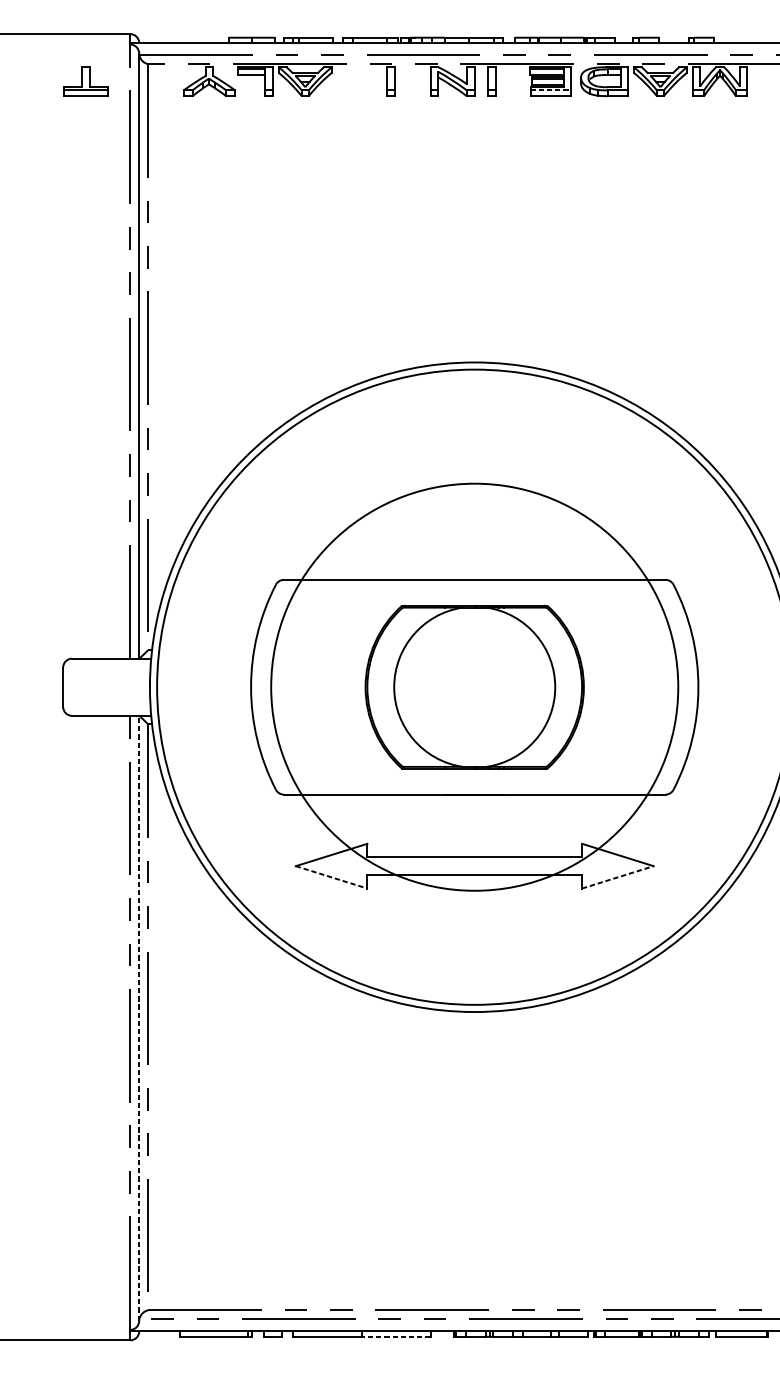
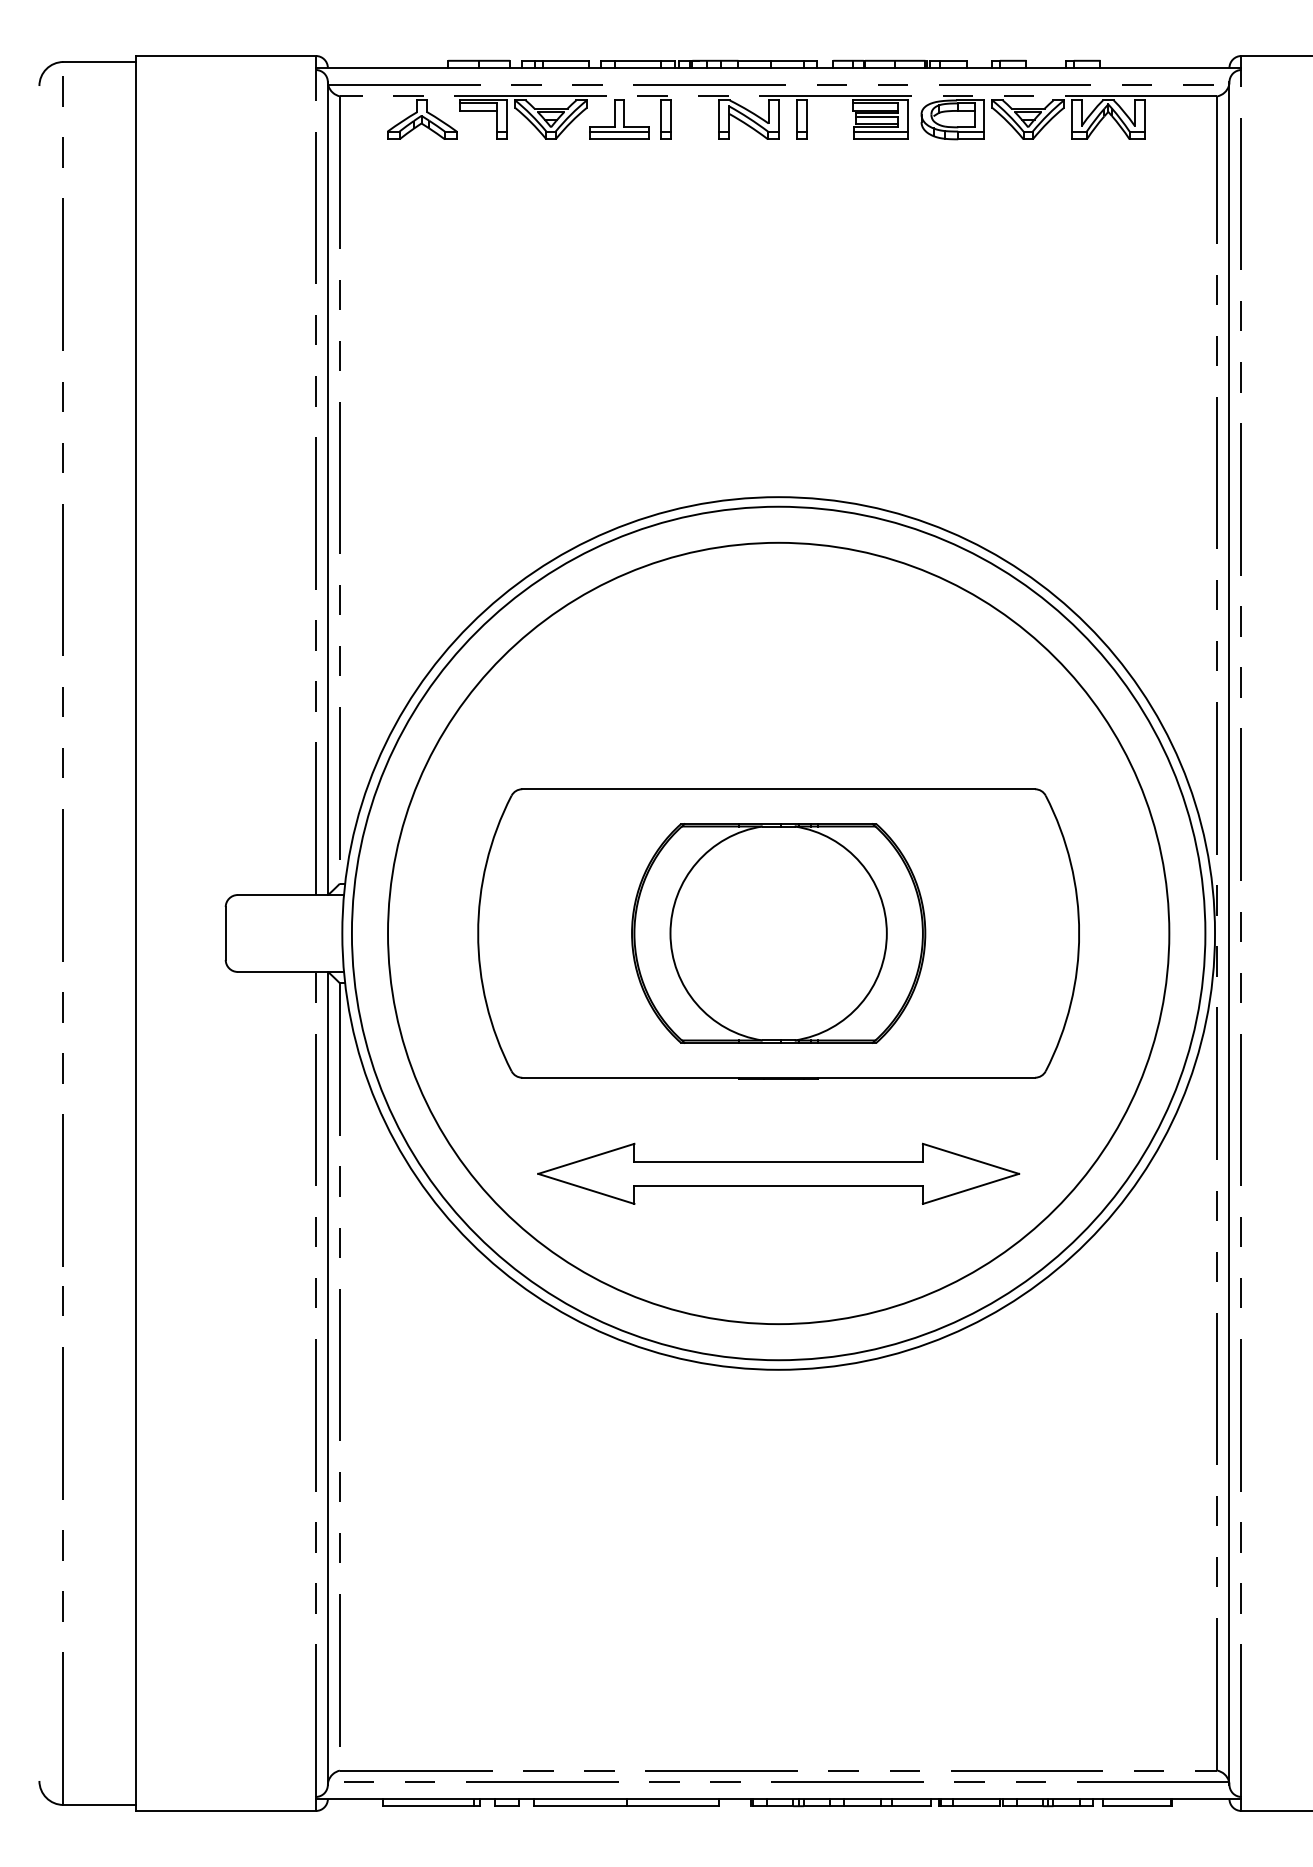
part: (86, 81) -> (619, 119), moved
line: (551, 90) -> (881, 131), dashed -> solid
circle: (474, 687) -> (778, 933), size x1.43
line: (331, 877) -> (586, 1189), dashed -> solid
line: (618, 877) -> (971, 1188), dashed -> solid
line: (138, 1017) -> (327, 1377), dashed -> solid
line: (395, 1337) -> (672, 1806), dashed -> solid

